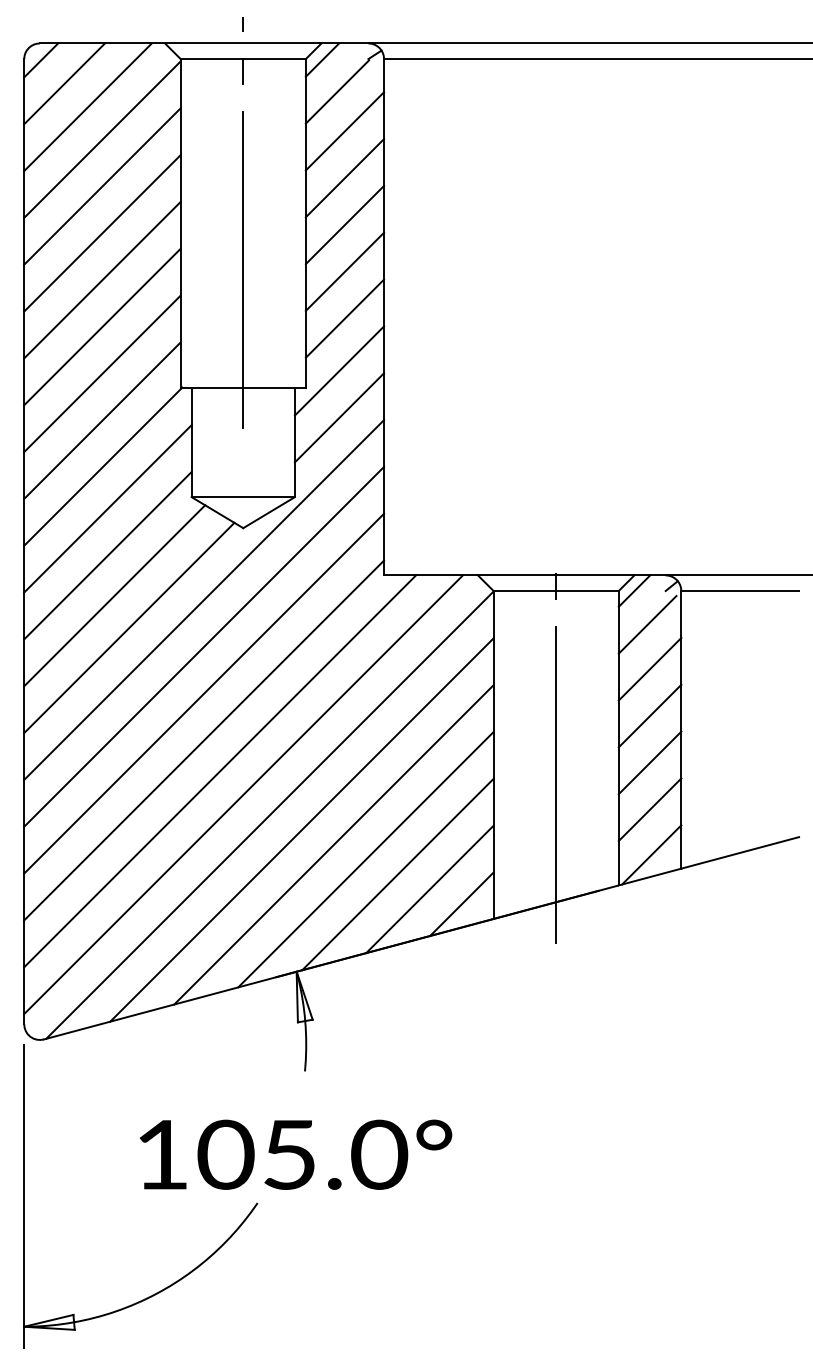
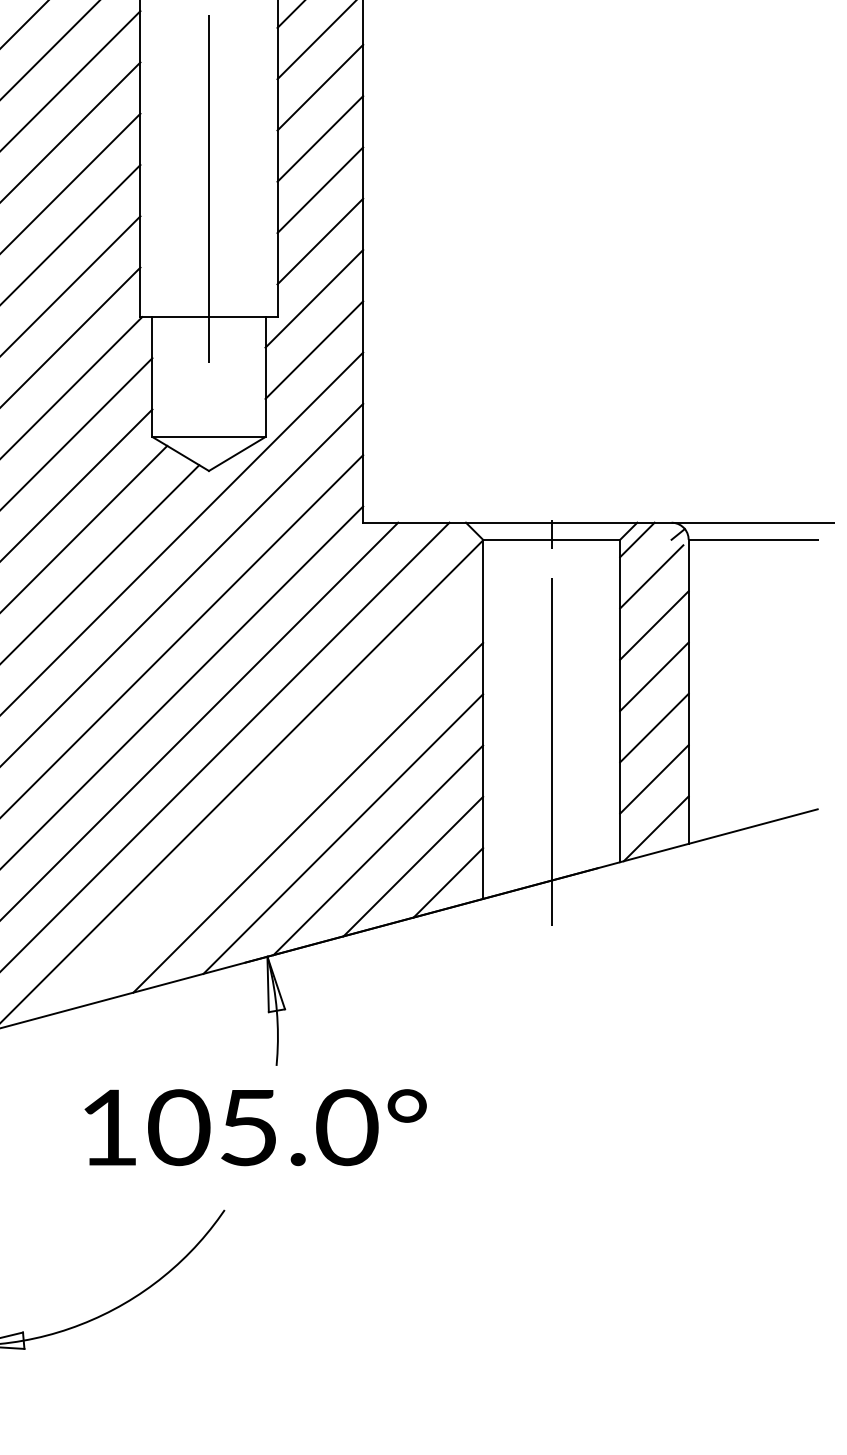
line: (301, 829) -> (272, 800), removed
text: (295, 1154) -> (255, 1127), moved

